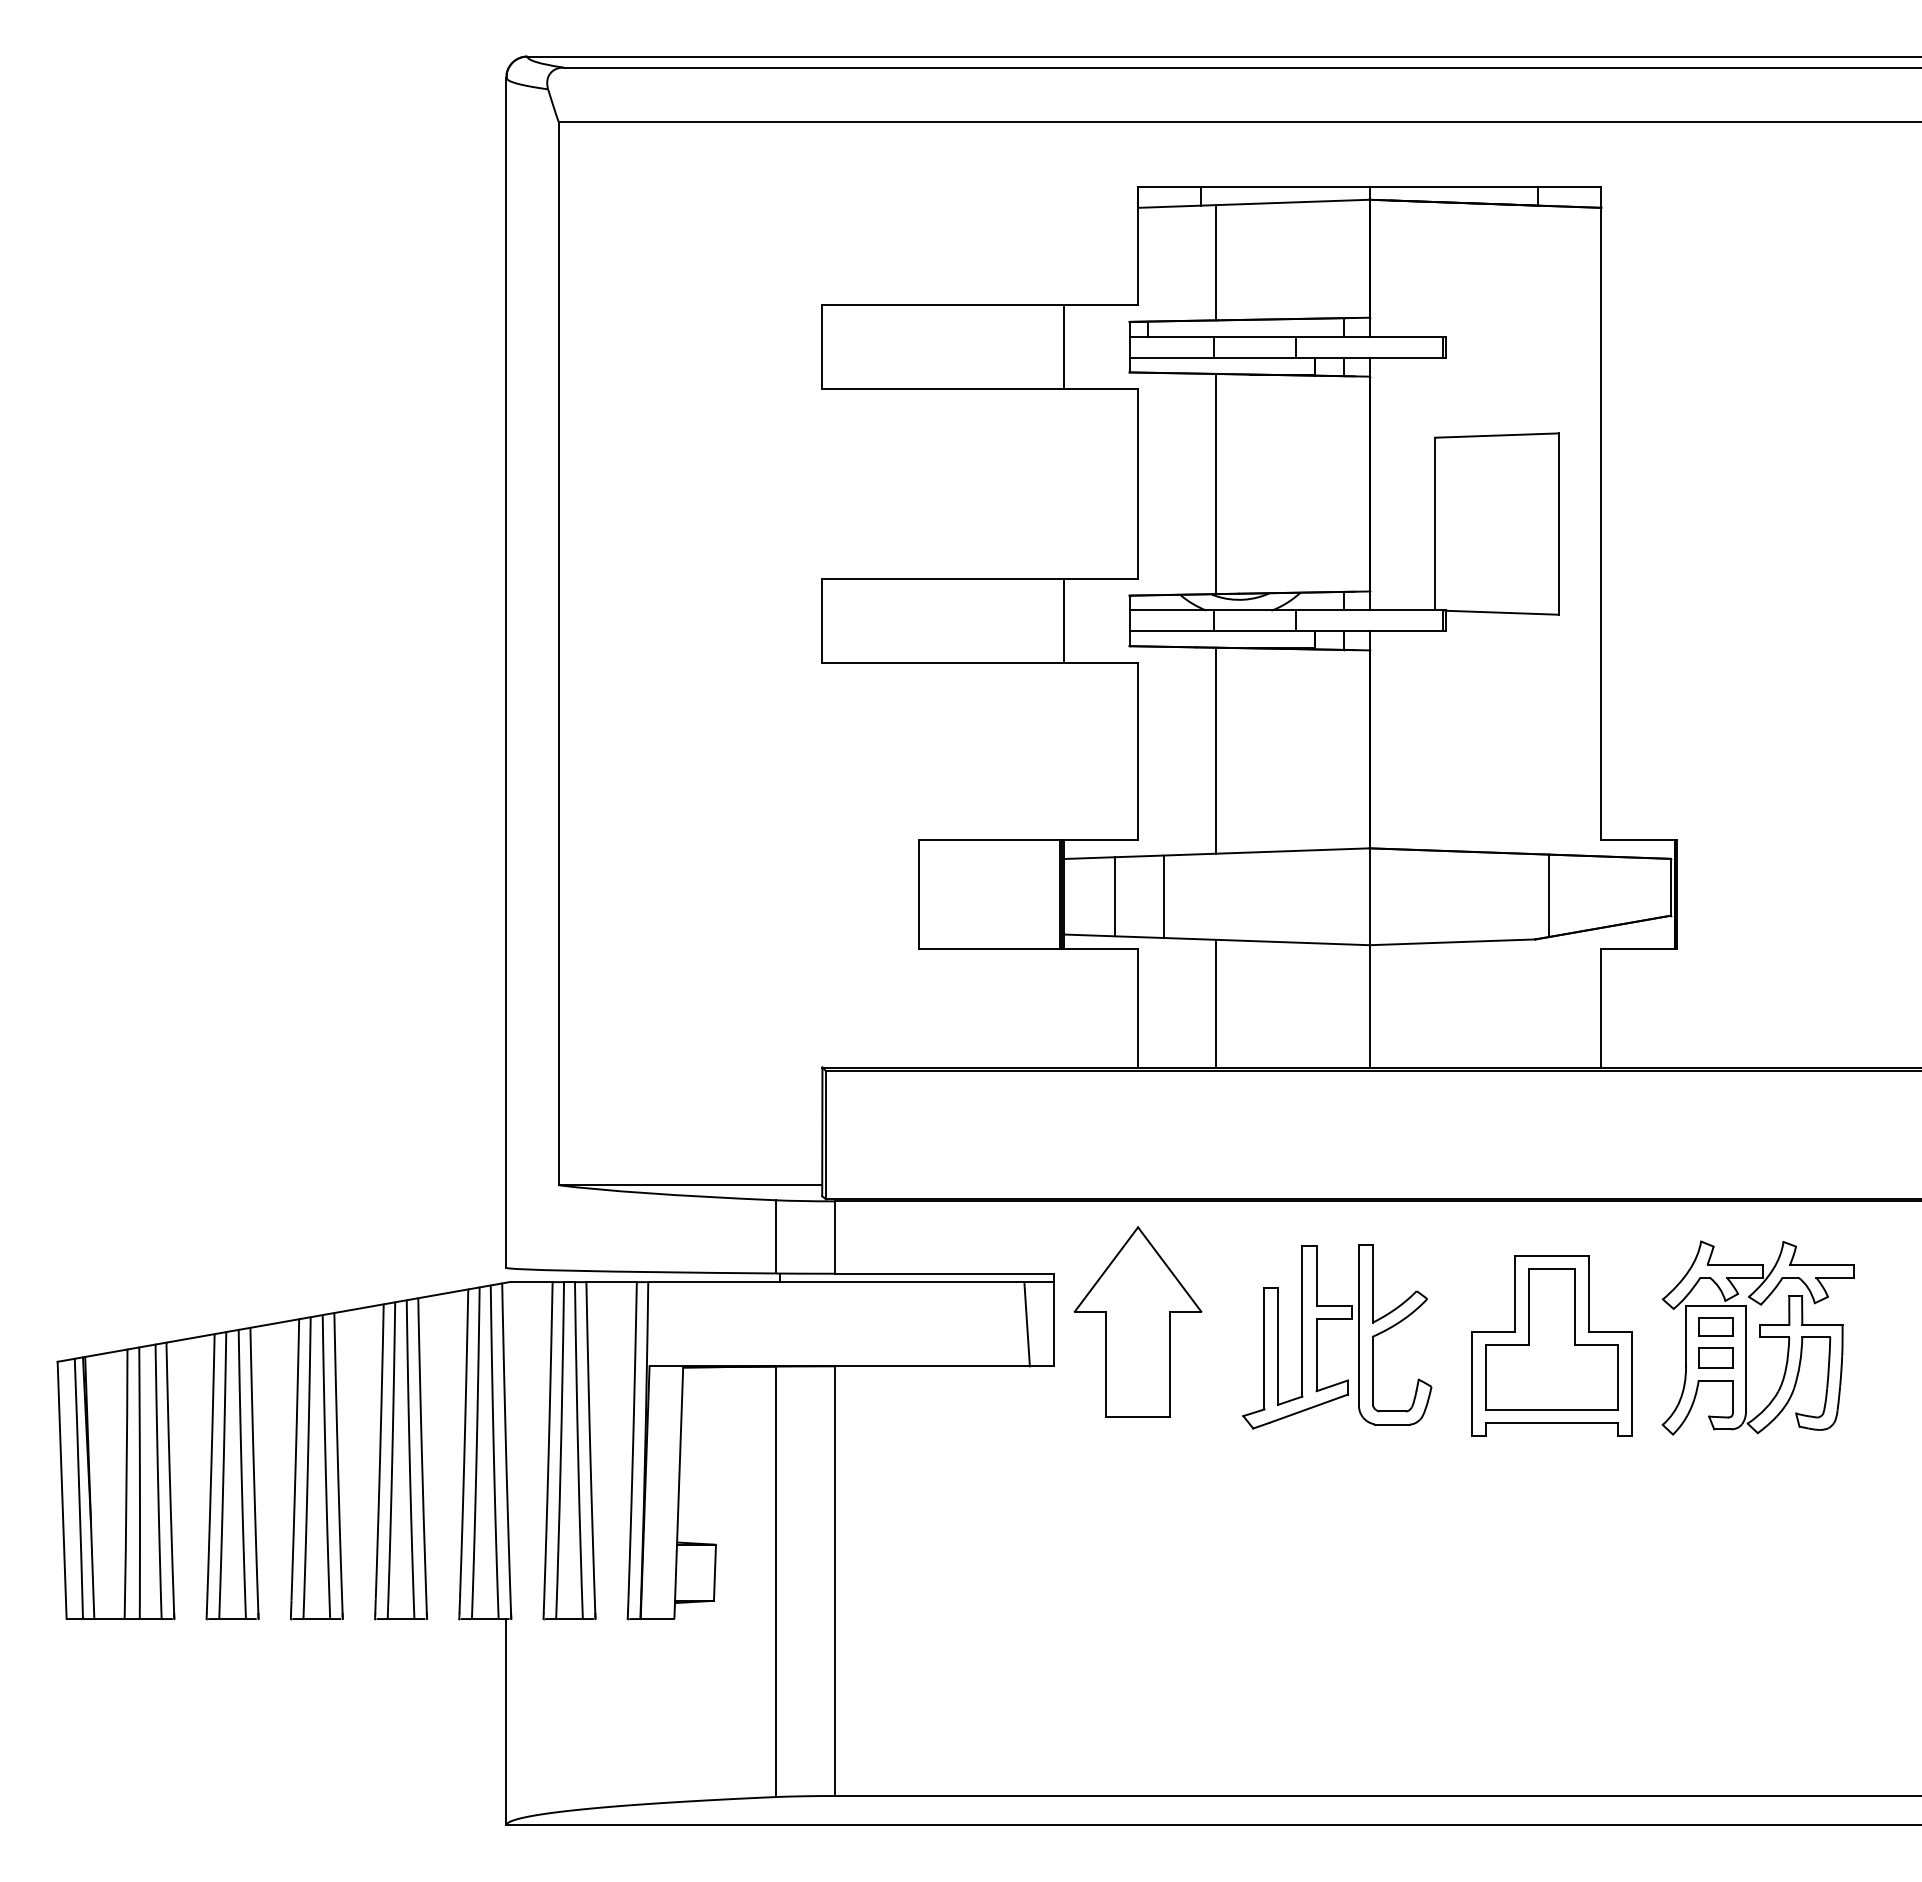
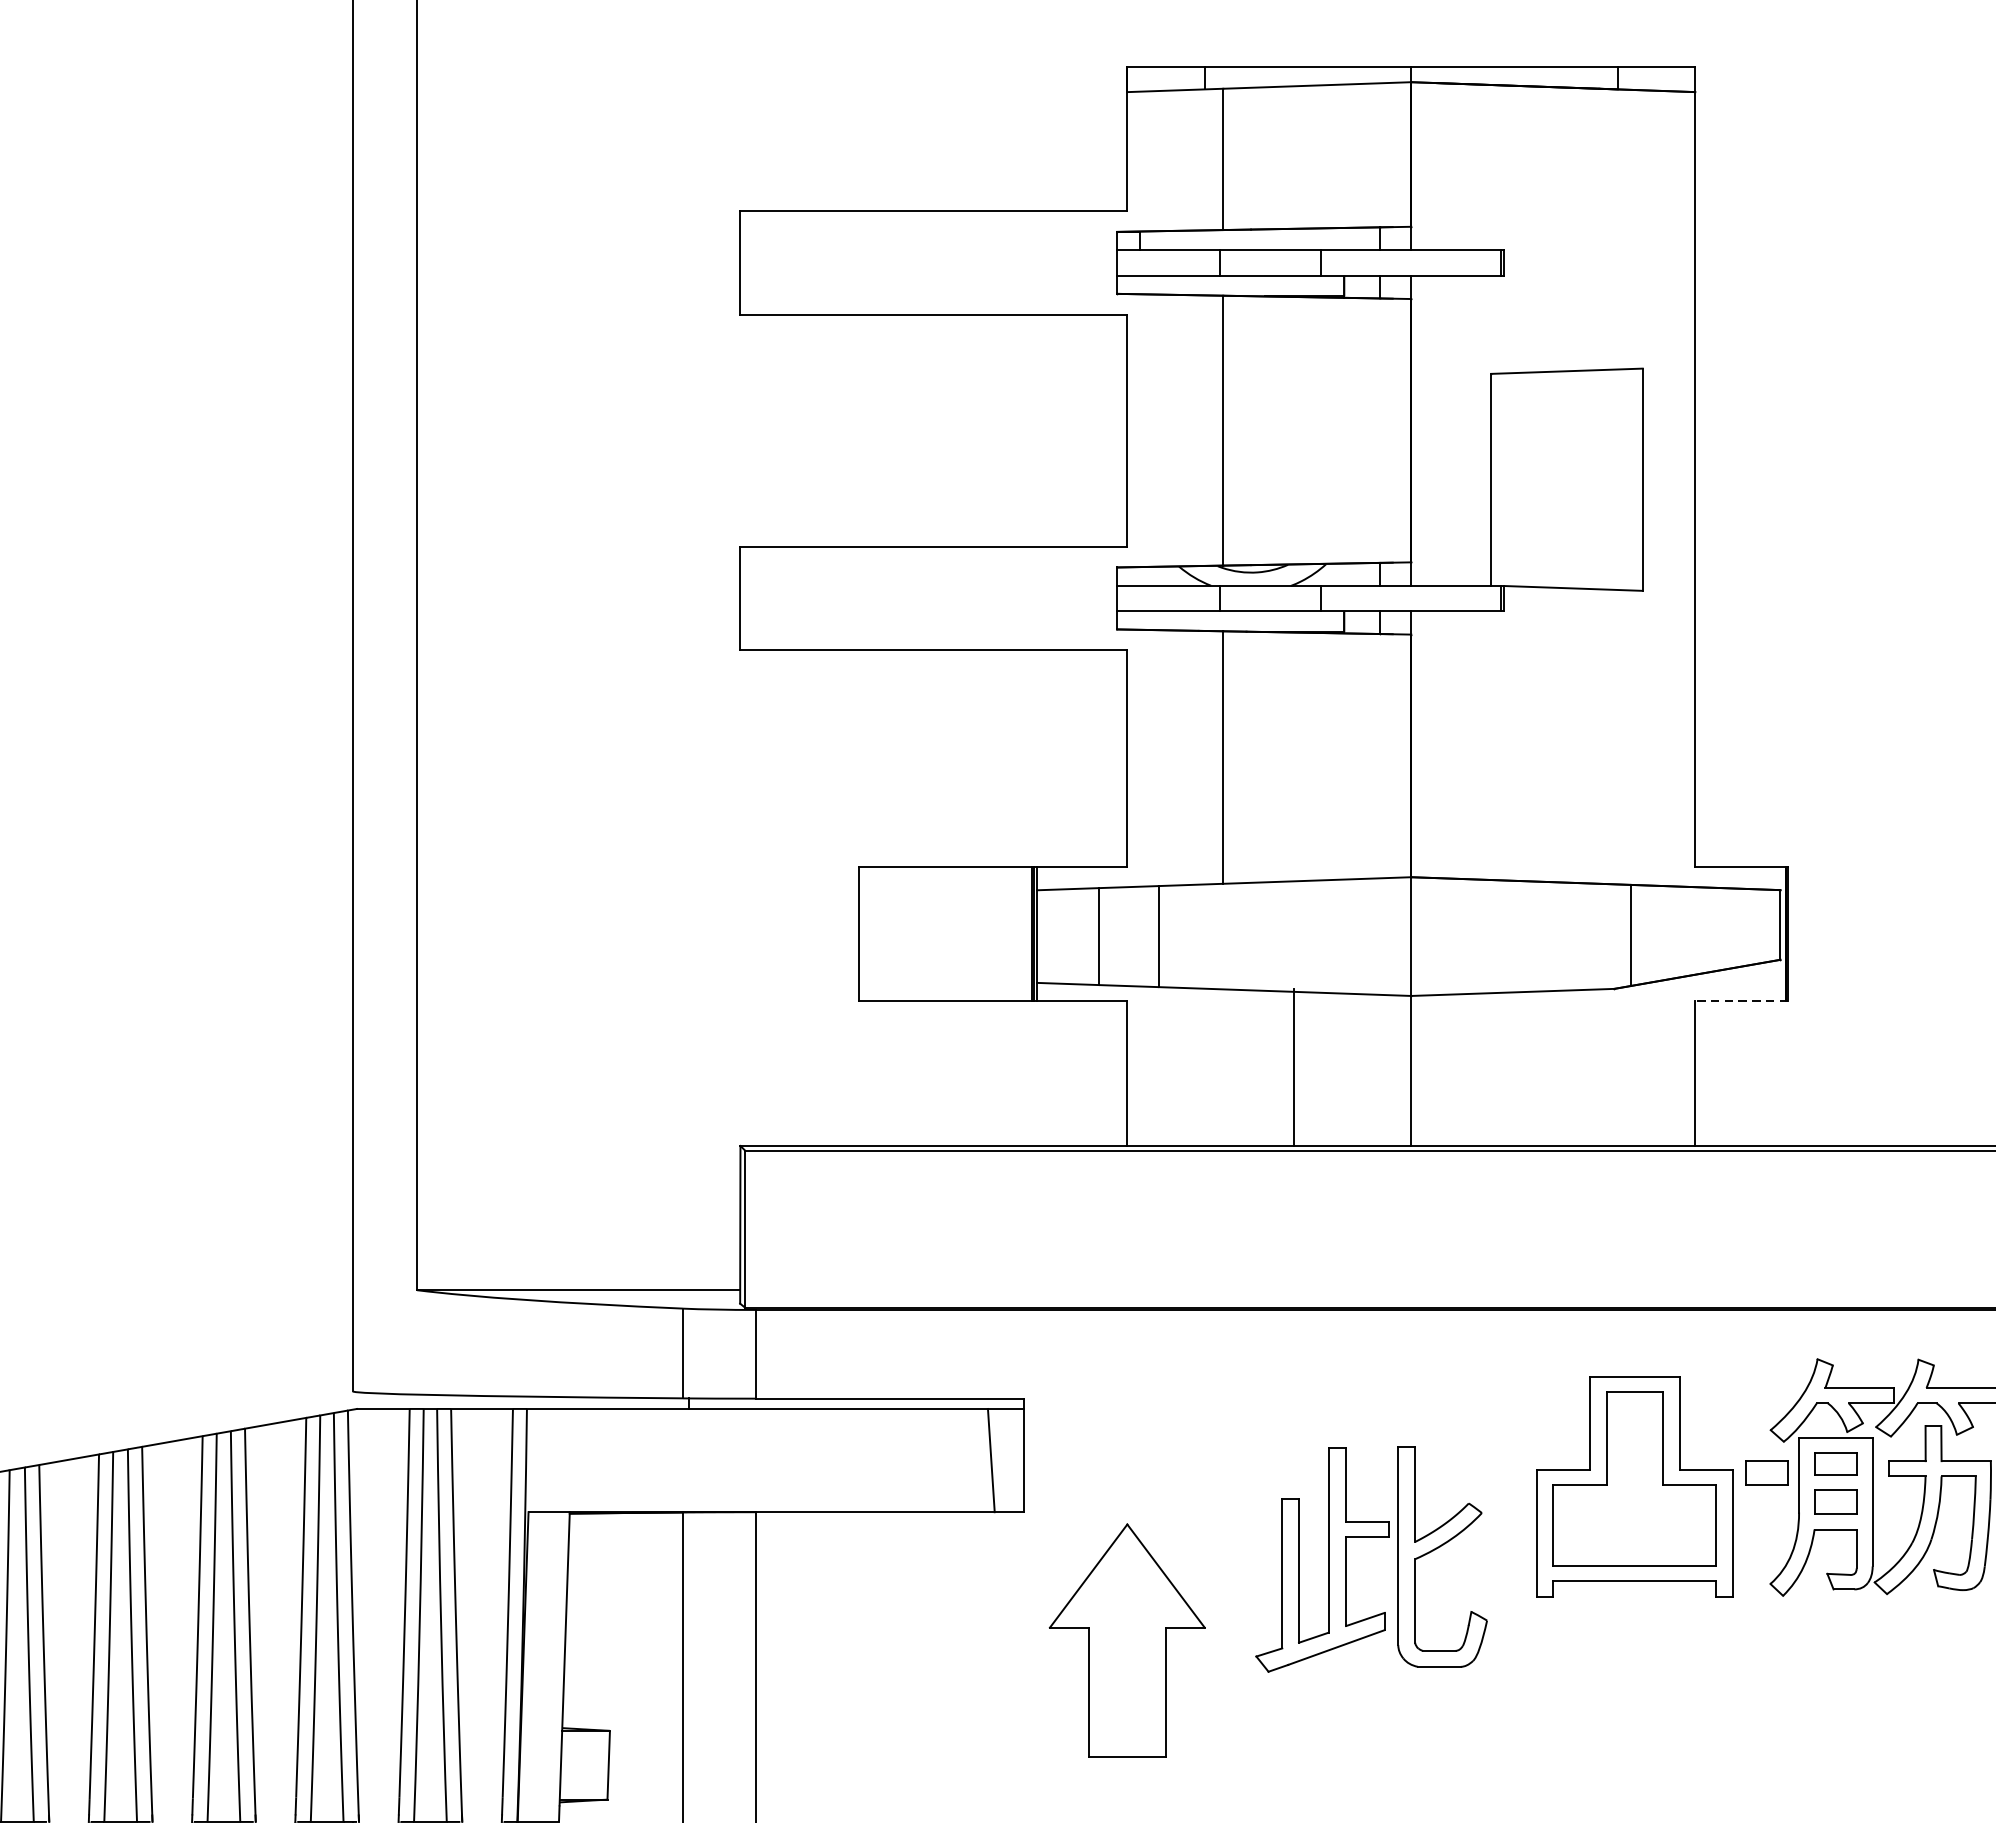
line: (1064, 347) -> (1037, 263), removed
line: (1064, 620) -> (1037, 597), removed
line: (1639, 949) -> (1741, 1001), solid -> dashed
line: (1216, 1003) -> (1294, 1067), moved
part: (1337, 1319) -> (1371, 1538), moved
part: (1137, 1321) -> (1126, 1639), moved
part: (1659, 1333) -> (1766, 1471), added

